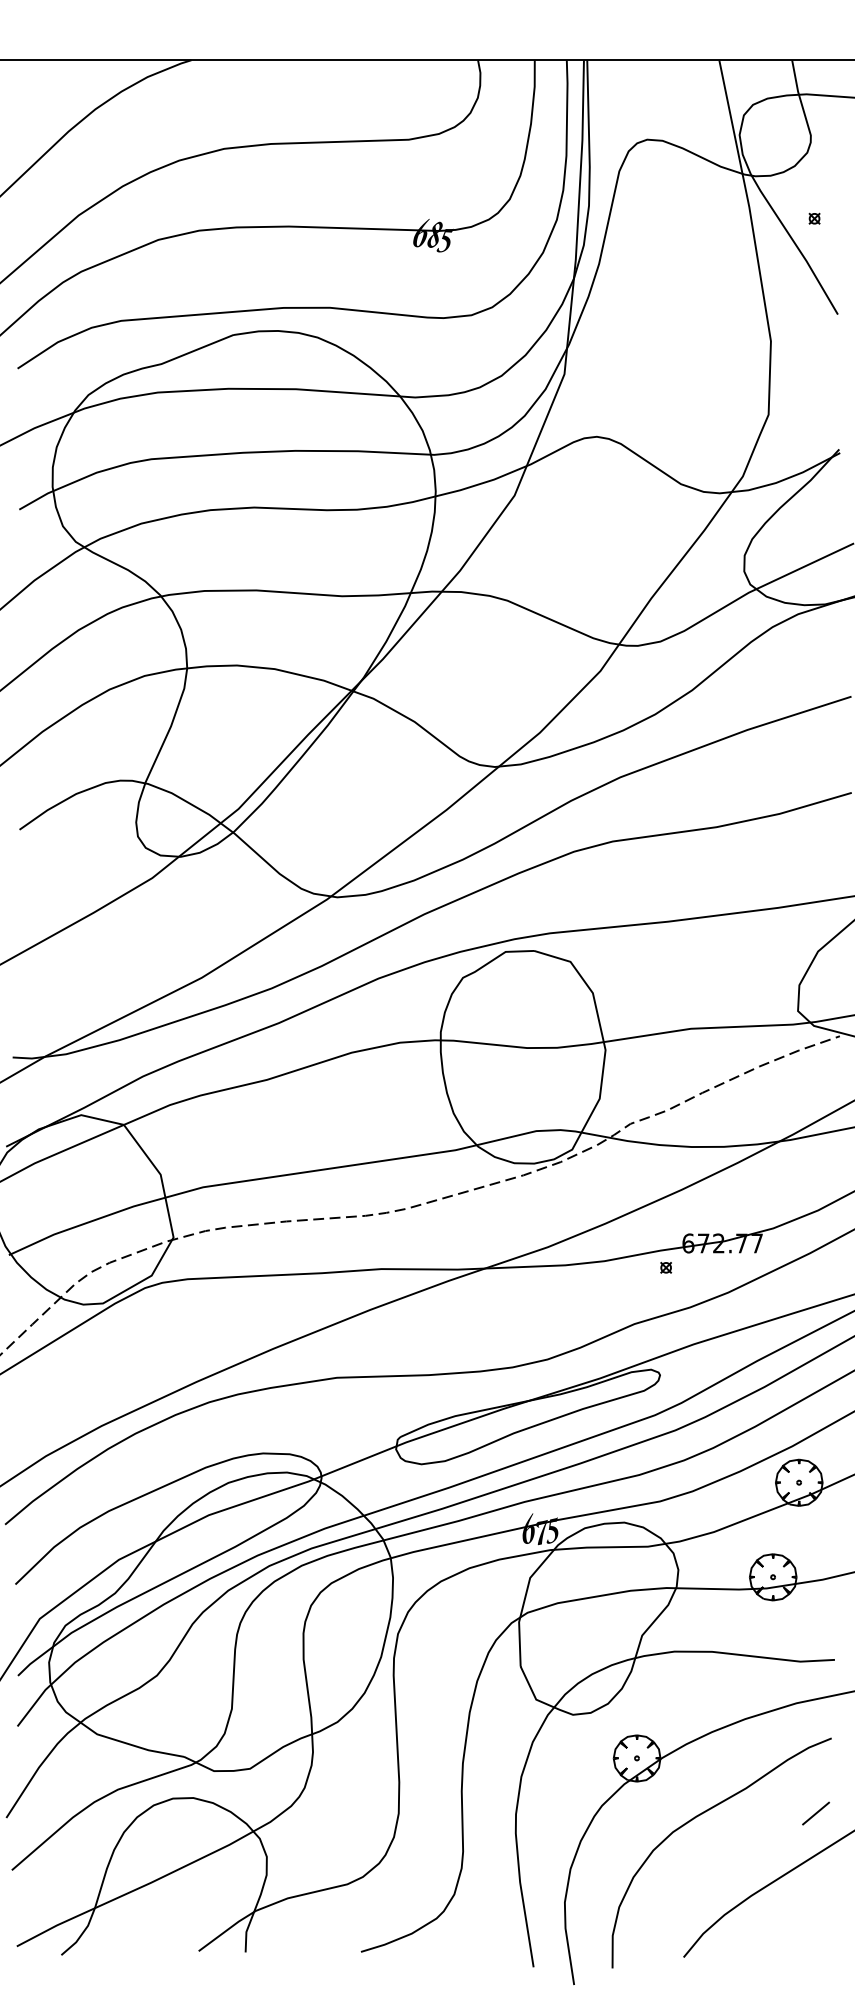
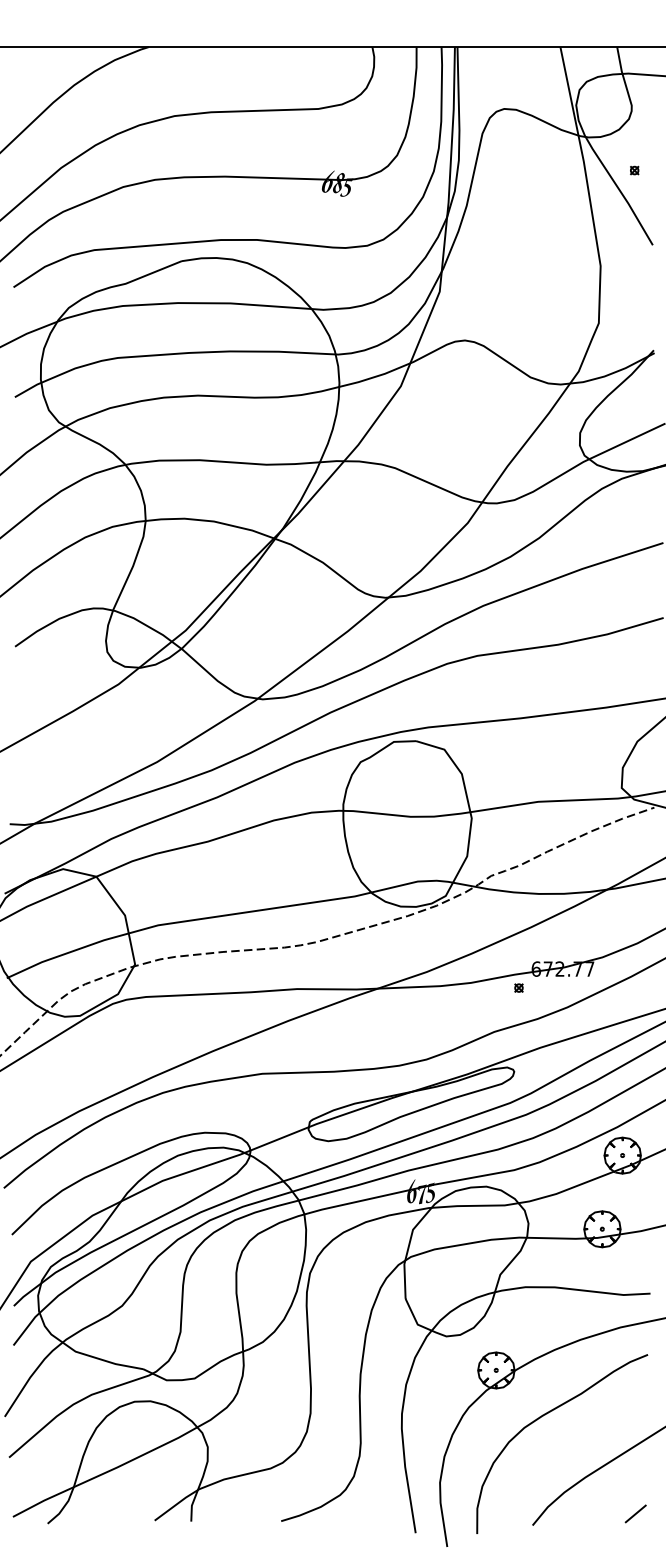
line: (815, 1813) -> (635, 1513), moved

